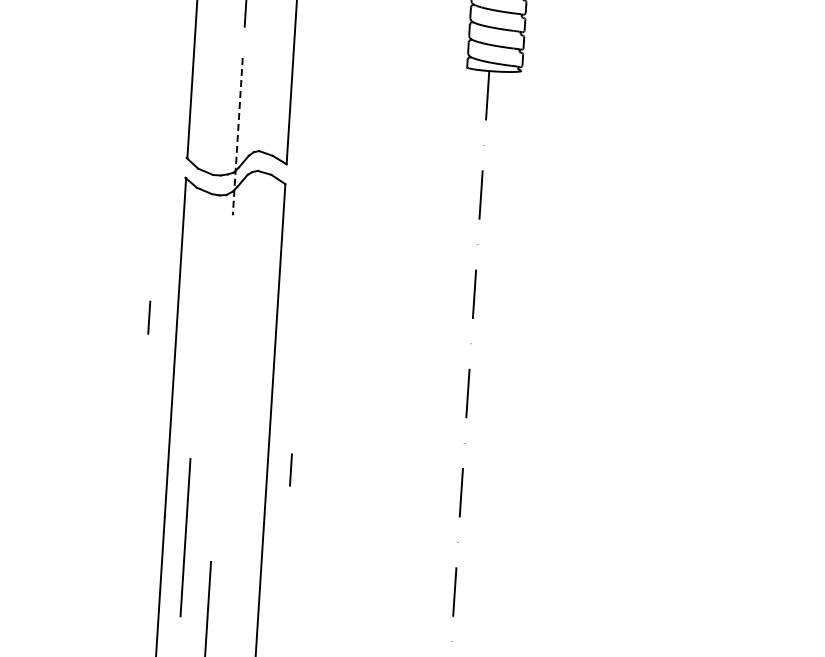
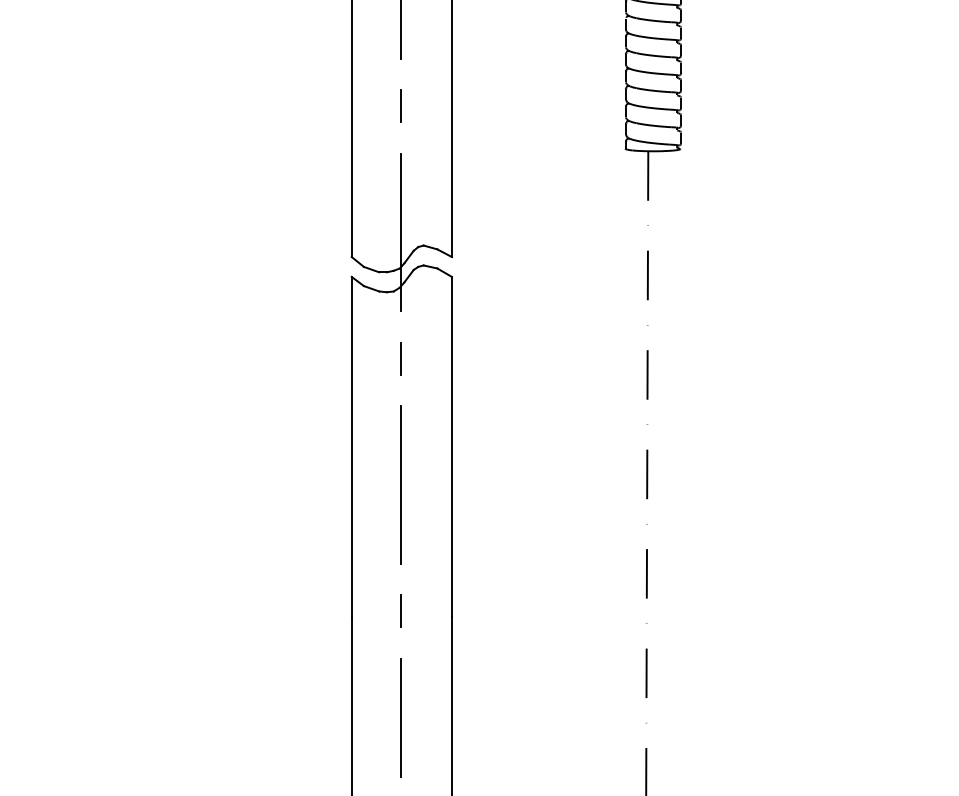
line: (237, 136) -> (401, 232), dashed -> solid
line: (148, 317) -> (400, 358), moved
line: (290, 469) -> (400, 610), moved
line: (184, 537) -> (400, 484), moved

